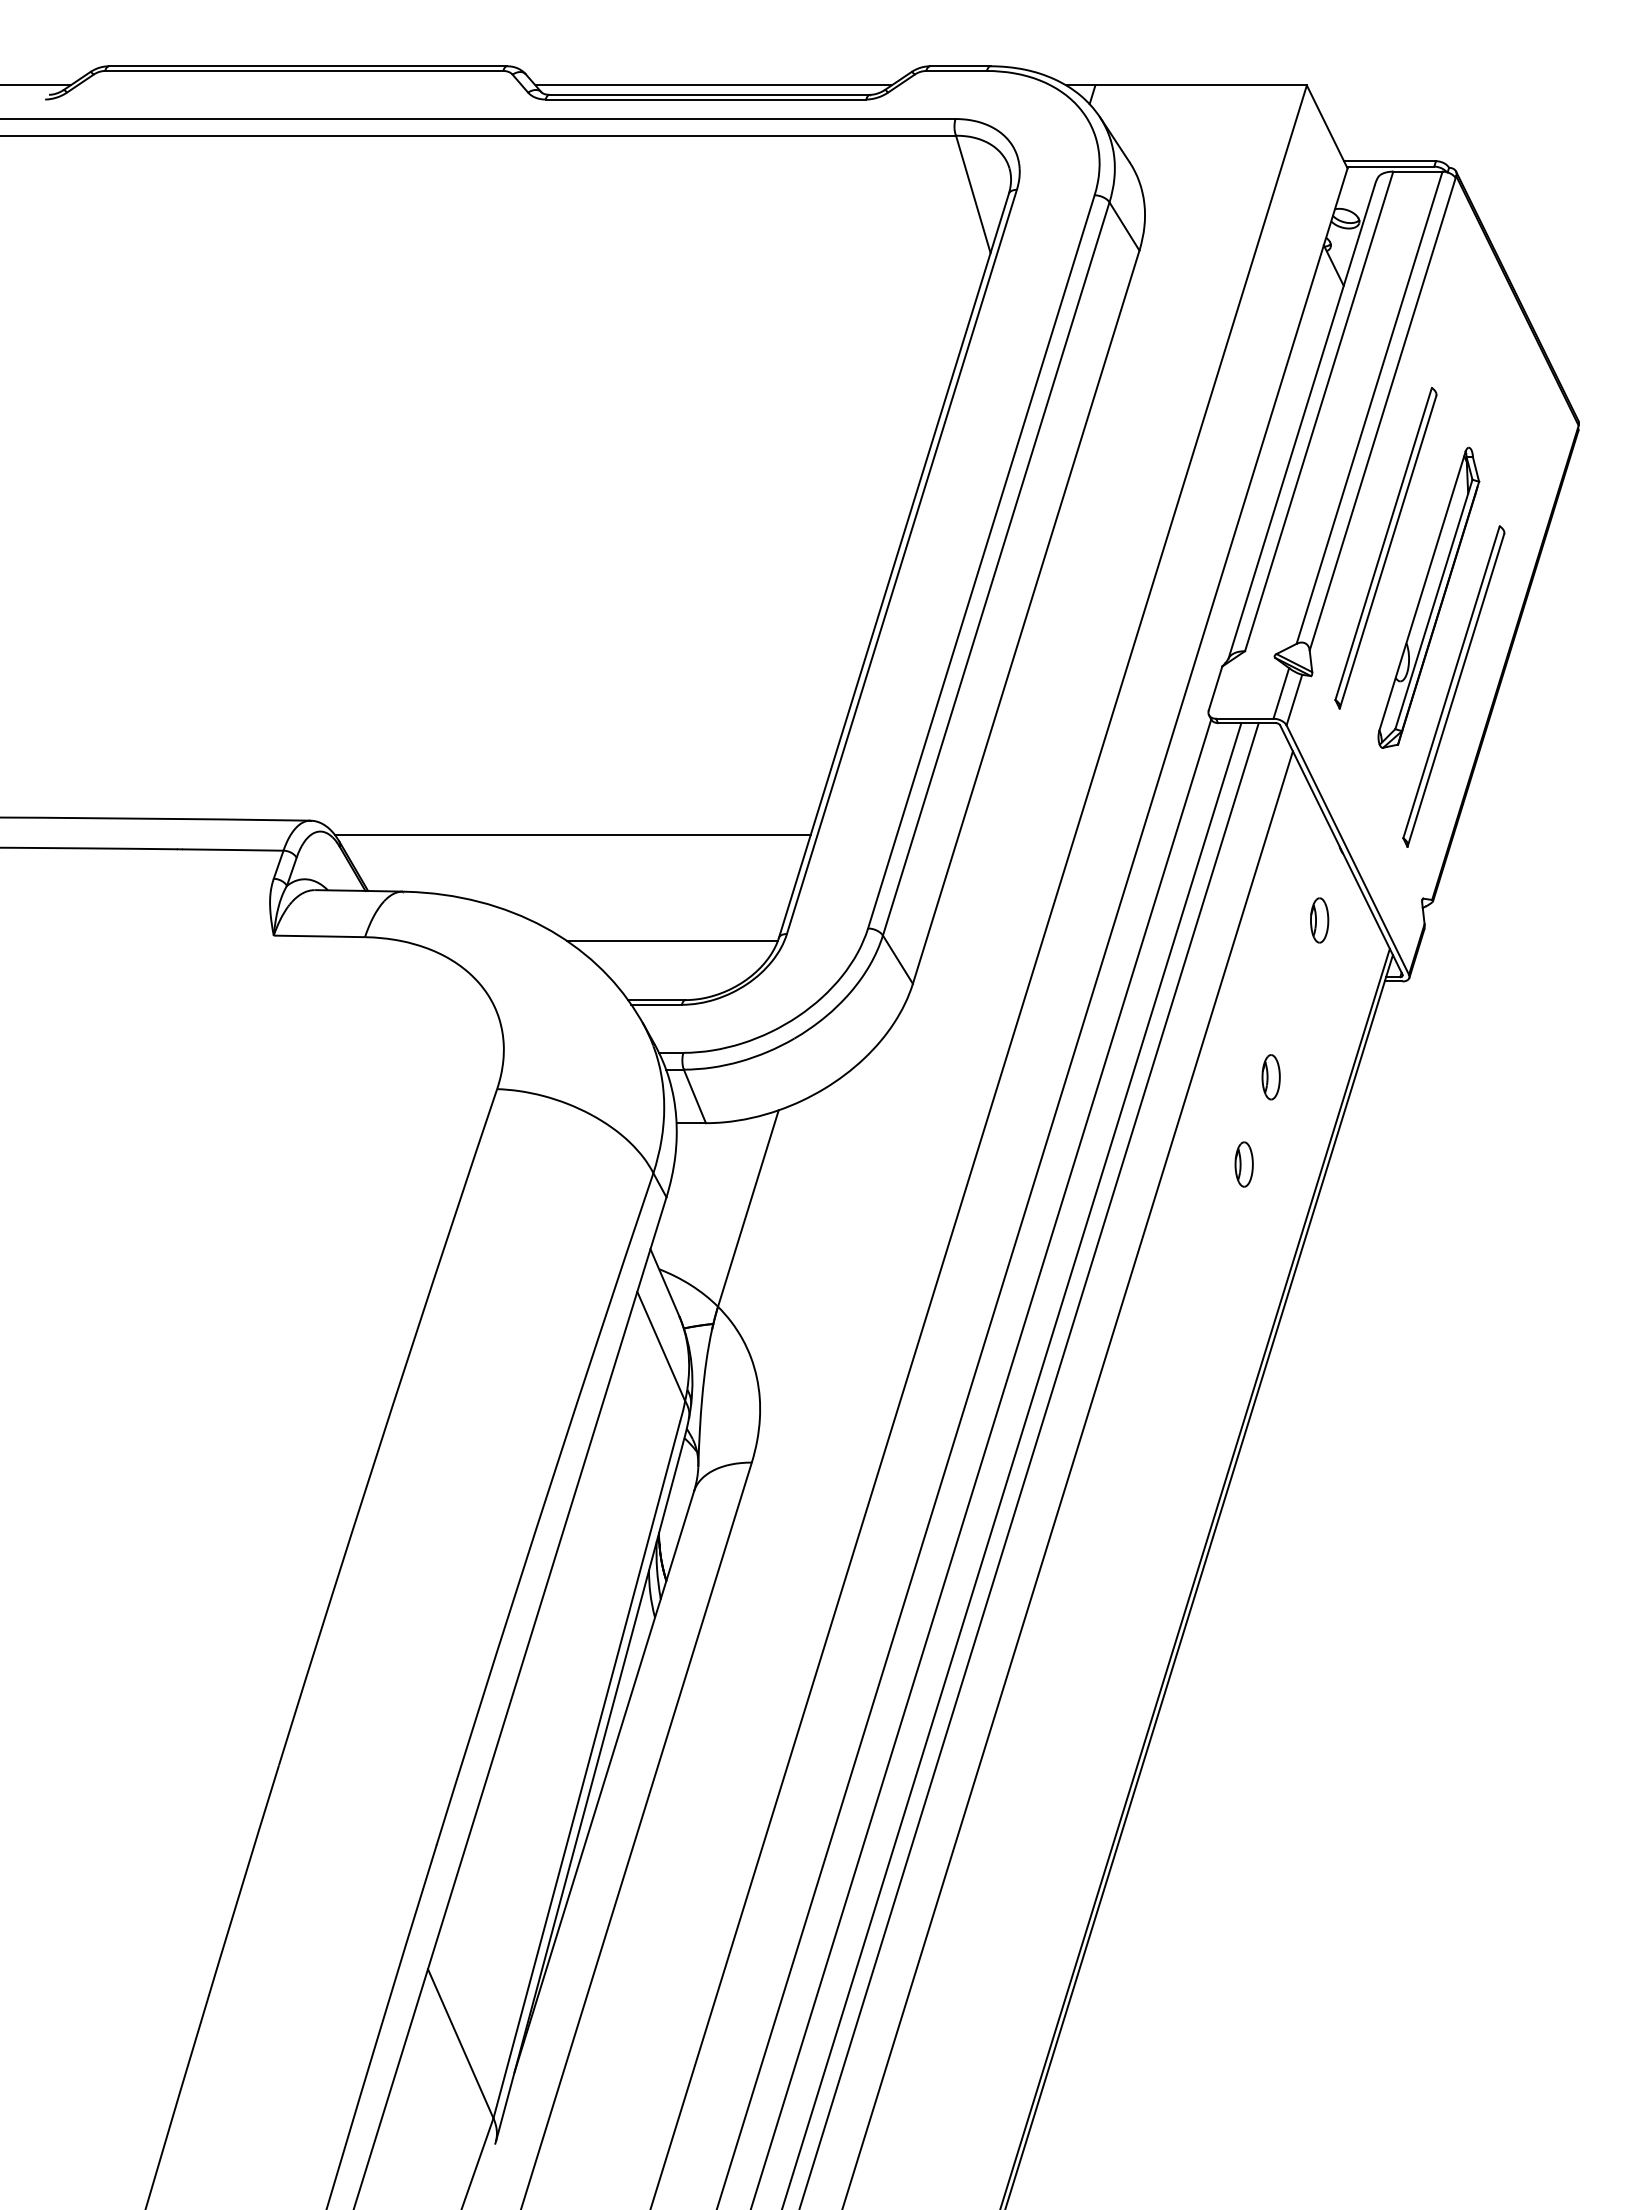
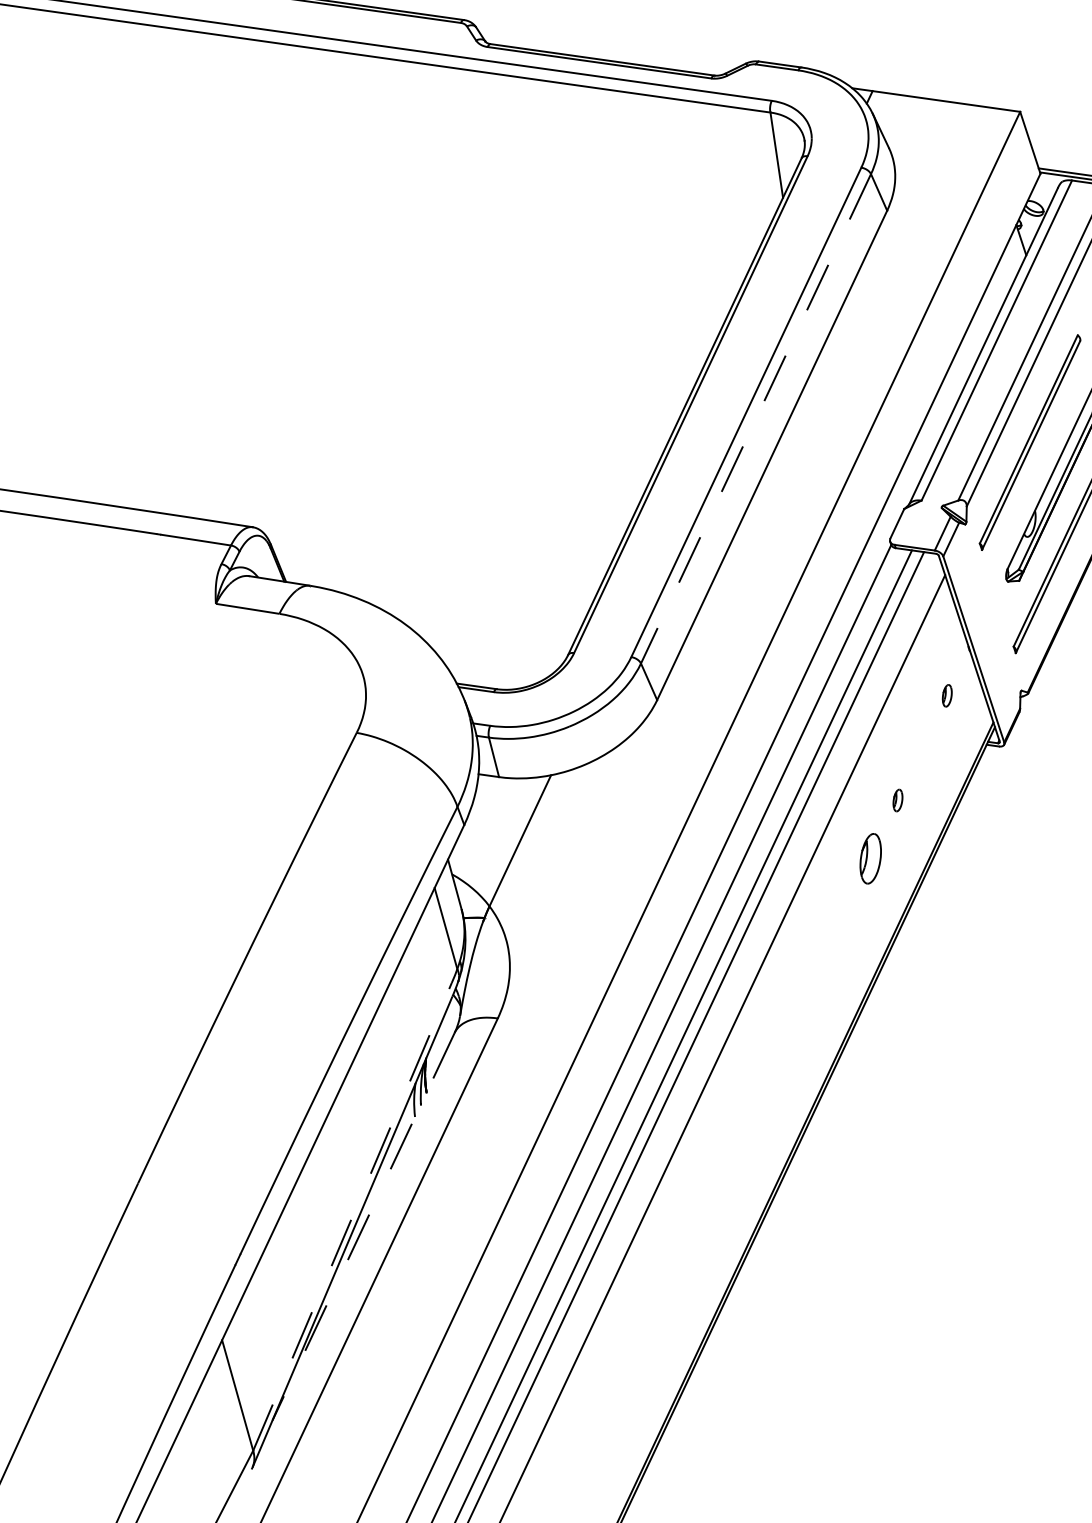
line: (713, 85) -> (606, 53), removed
line: (996, 568) -> (756, 418), solid -> dashed
line: (572, 835) -> (434, 563), removed
part: (1319, 920) -> (947, 695), size x0.7
line: (671, 940) -> (492, 646), removed
part: (1270, 1077) -> (897, 800), size x0.7
part: (1243, 1164) -> (870, 858), size x1.6
line: (586, 1770) -> (352, 1217), solid -> dashed
line: (604, 1781) -> (363, 1226), solid -> dashed

